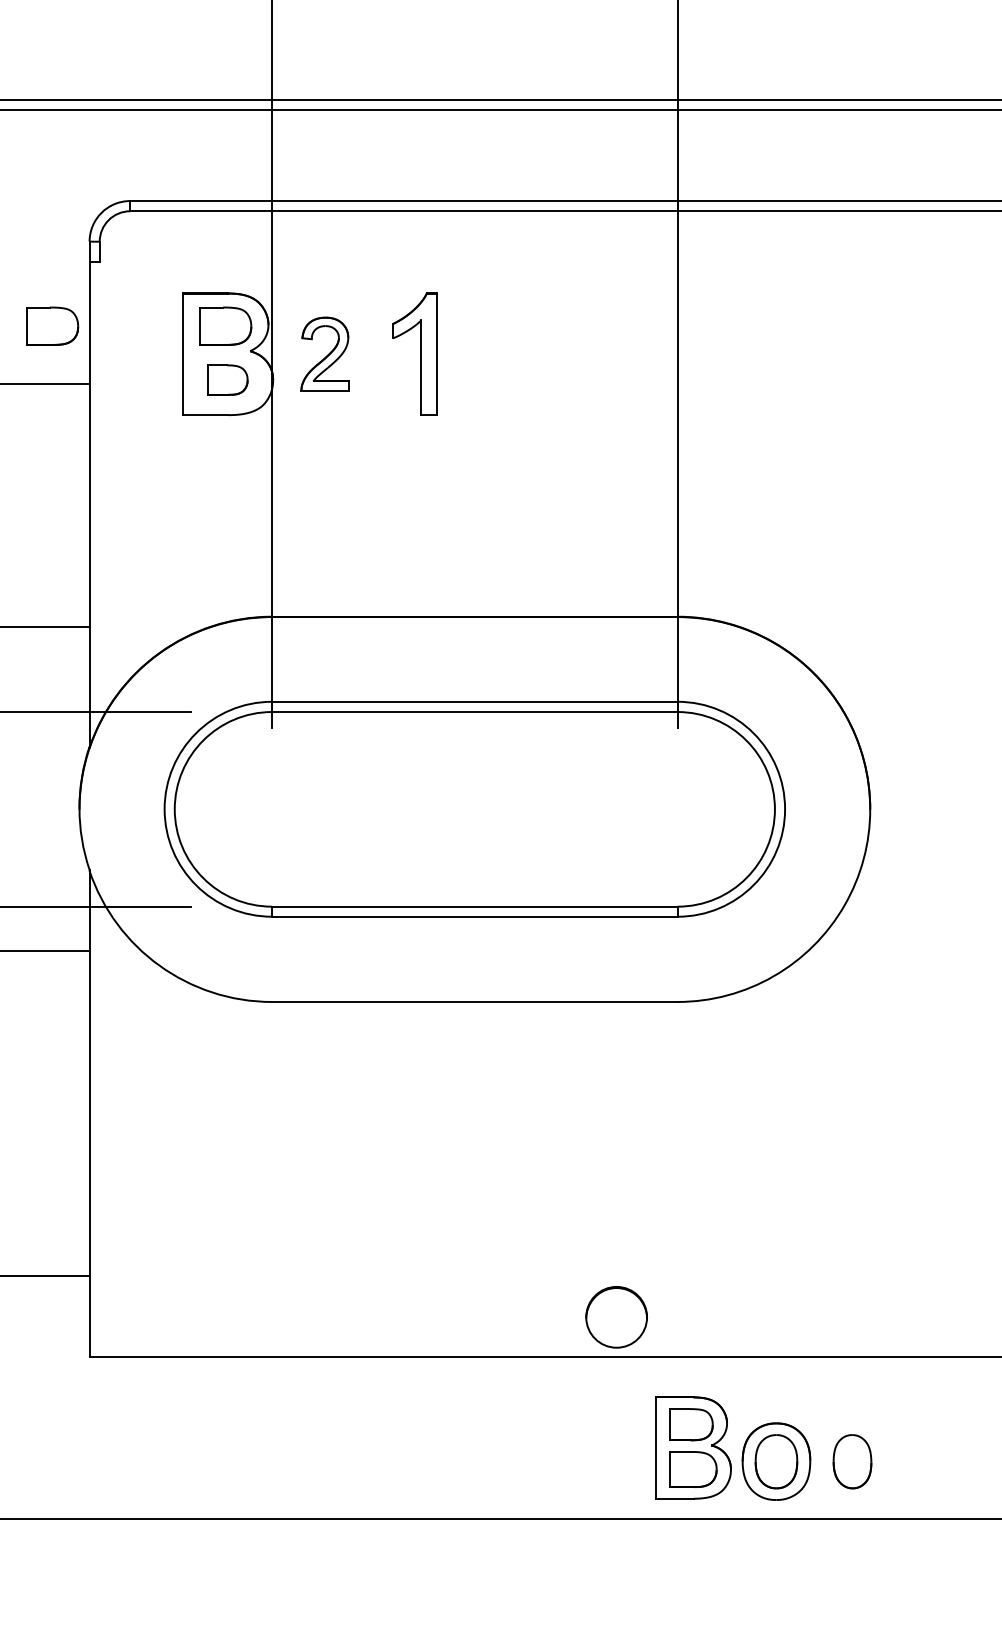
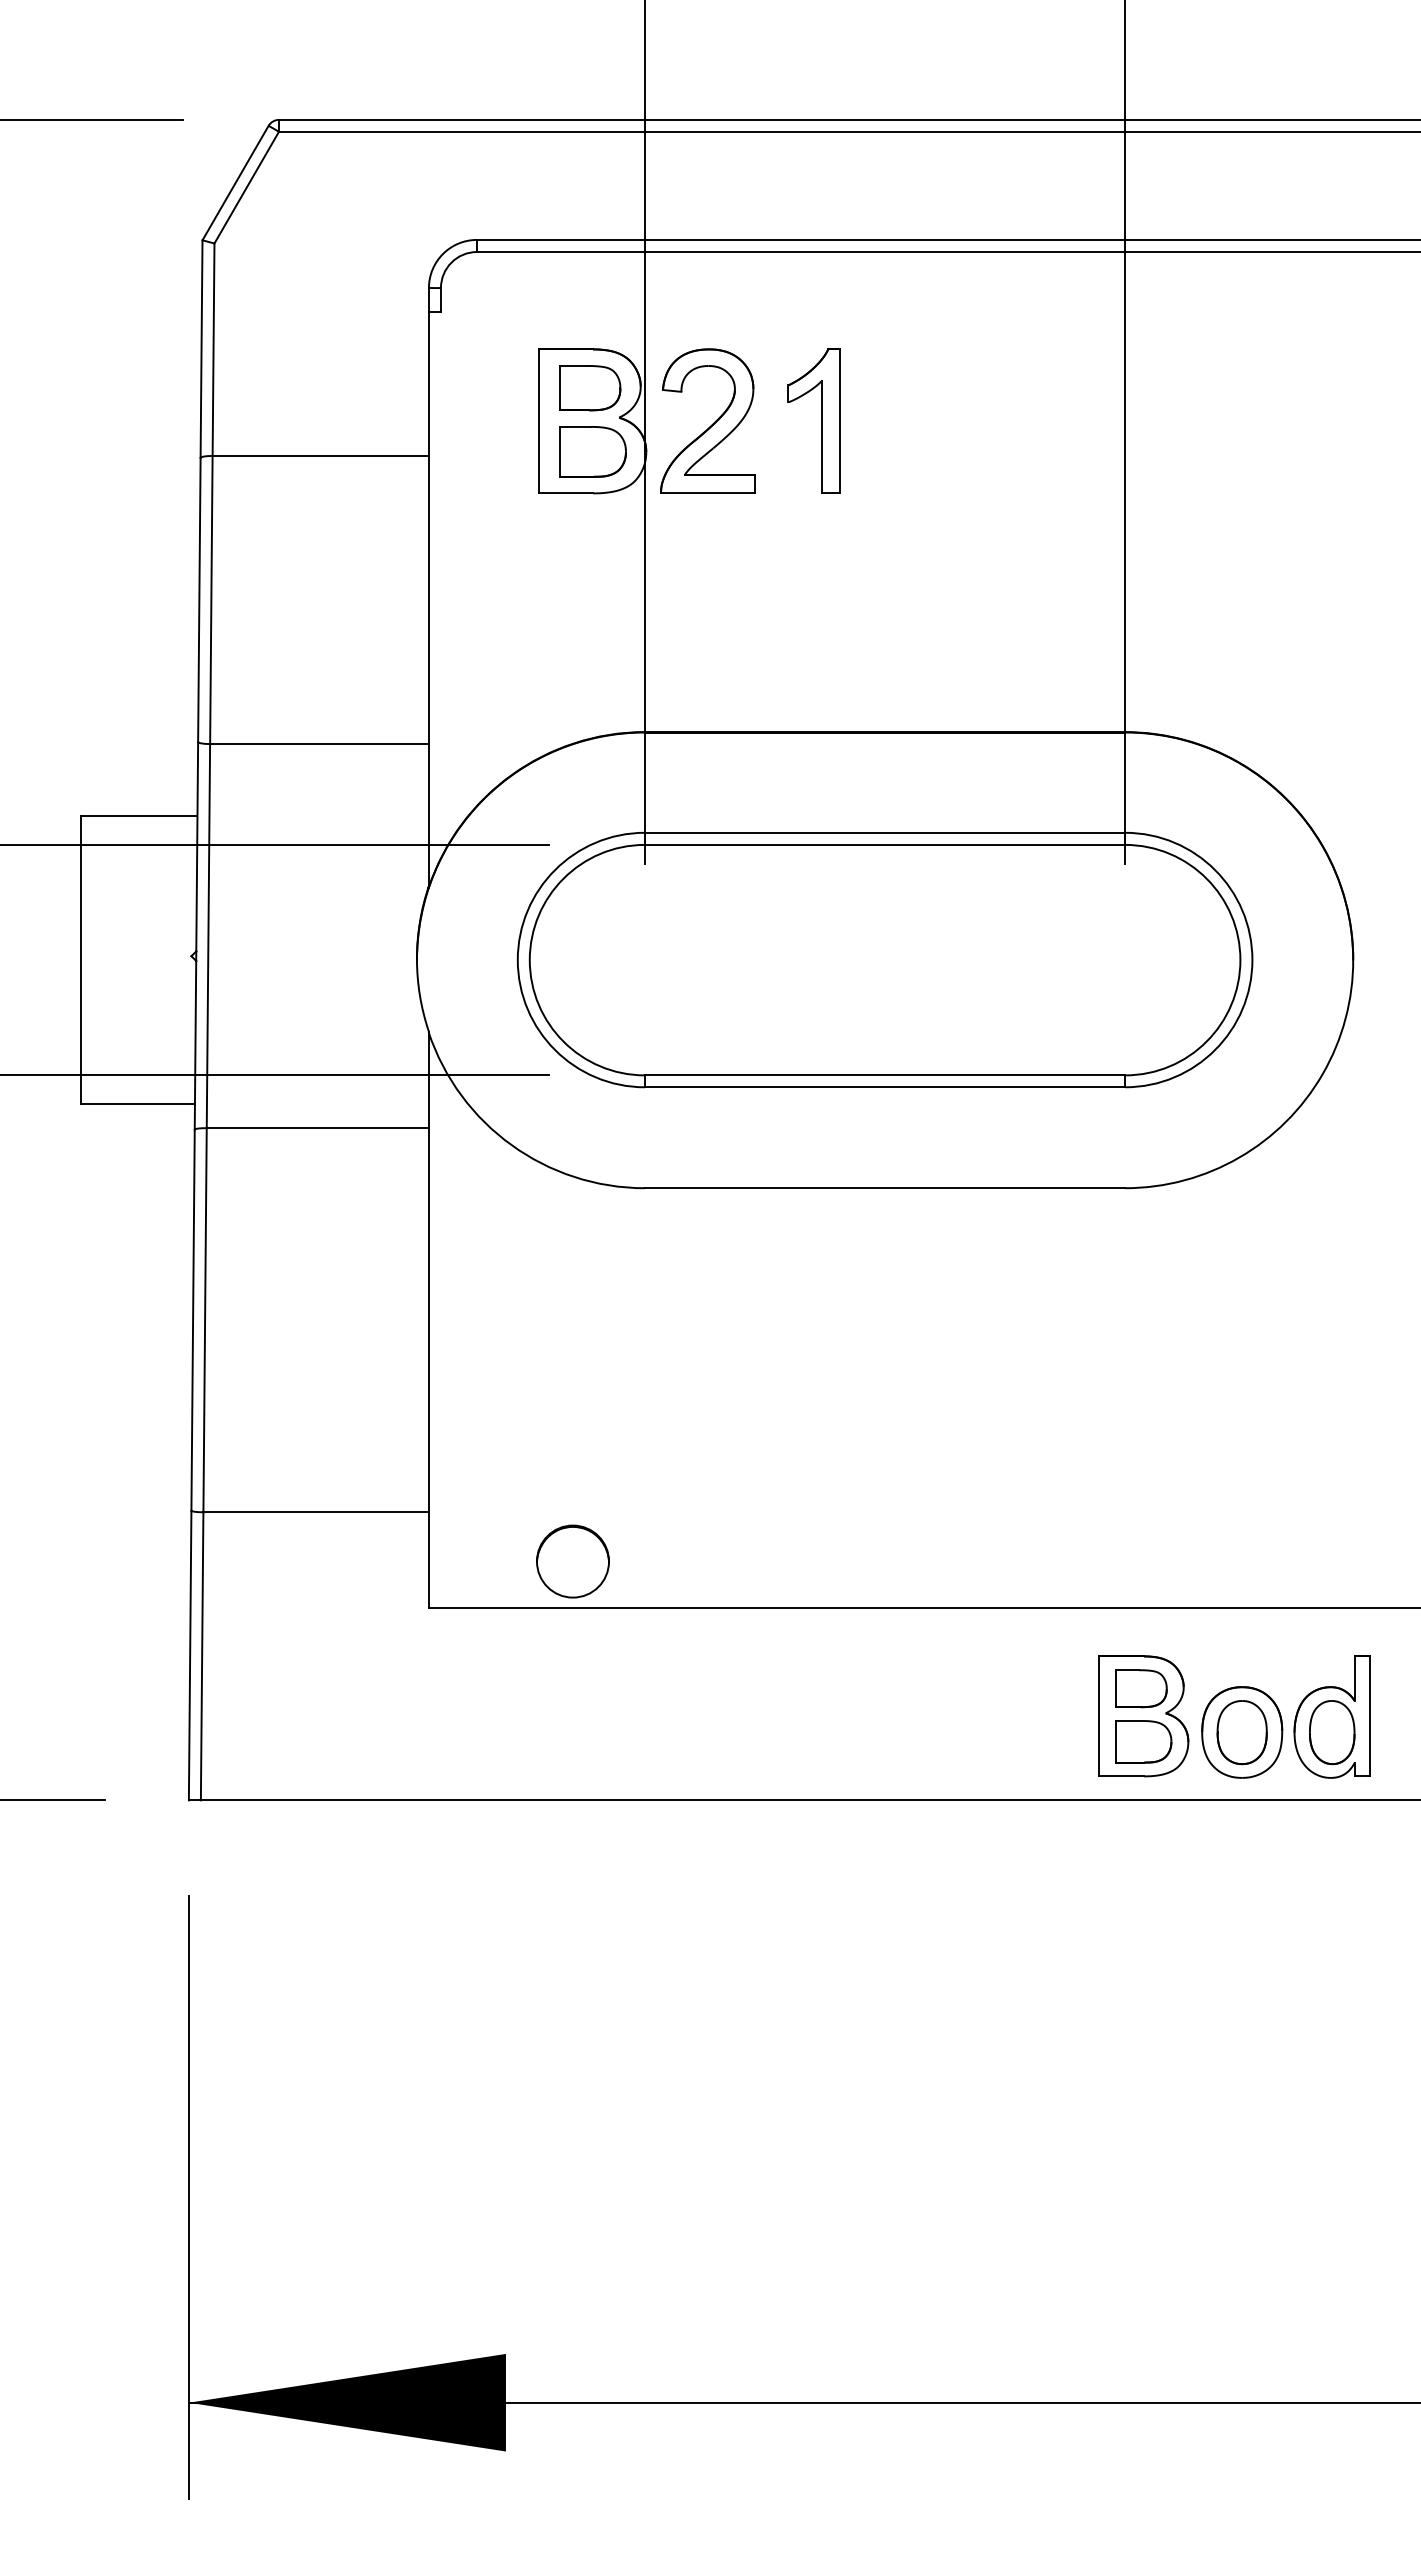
part: (52, 326) -> (385, 388), removed
part: (324, 353) -> (707, 420), size x1.67
part: (227, 379) -> (592, 451), size x1.43
circle: (616, 1317) -> (572, 1561), moved
part: (851, 1448) -> (1331, 1716), added

